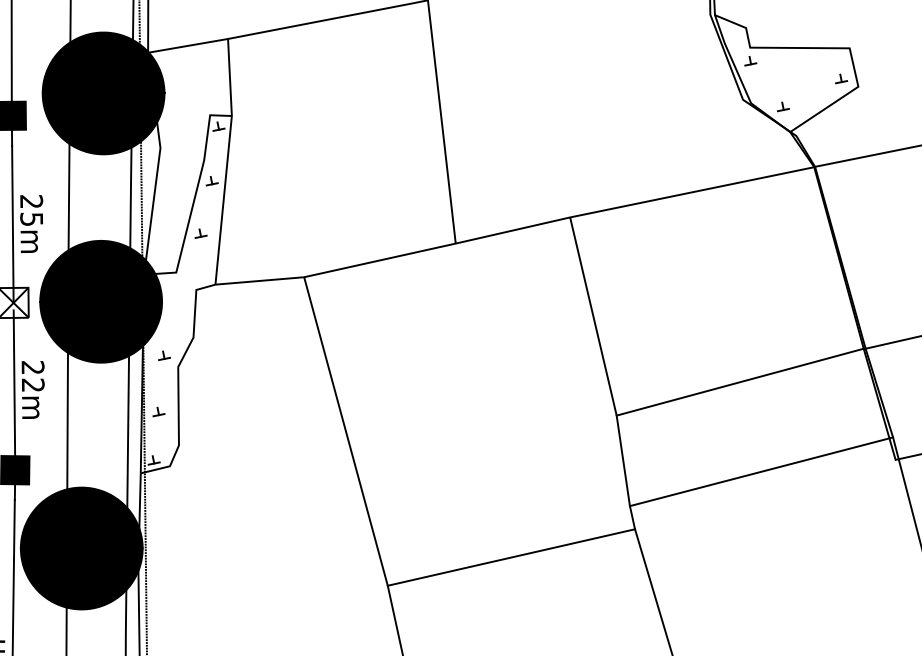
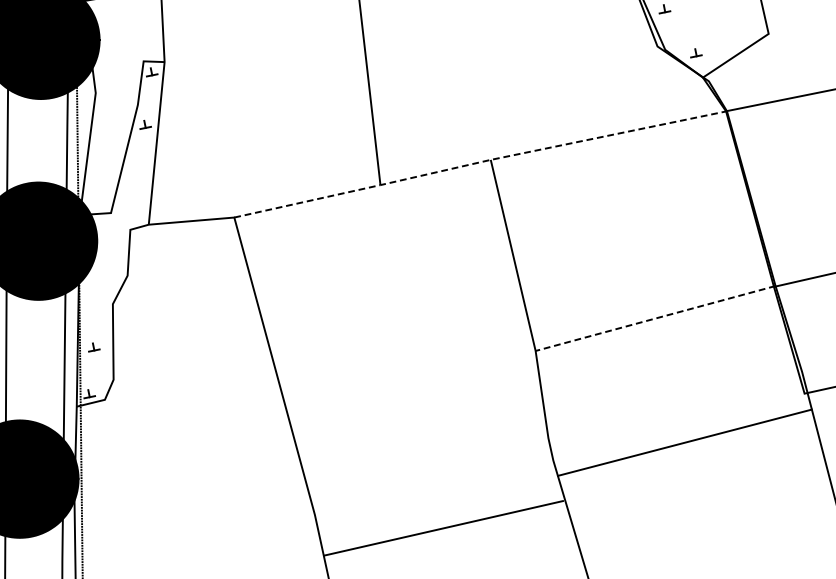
part: (841, 78) -> (752, 25), removed
line: (559, 219) -> (480, 161), solid -> dashed
part: (200, 233) -> (134, 175), removed
part: (164, 355) -> (99, 293), removed
line: (741, 381) -> (655, 318), solid -> dashed
line: (761, 471) -> (684, 442), moved
line: (511, 557) -> (443, 528), moved

